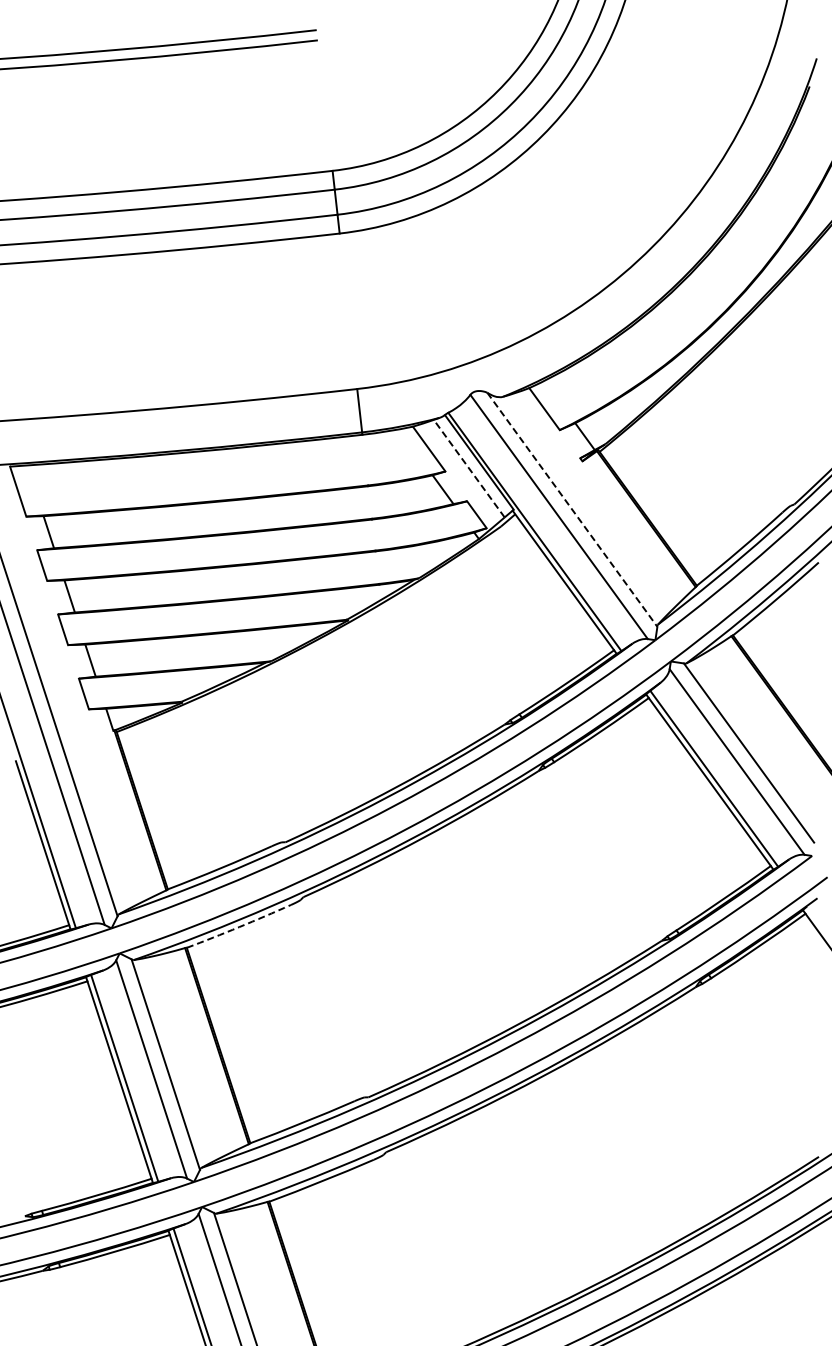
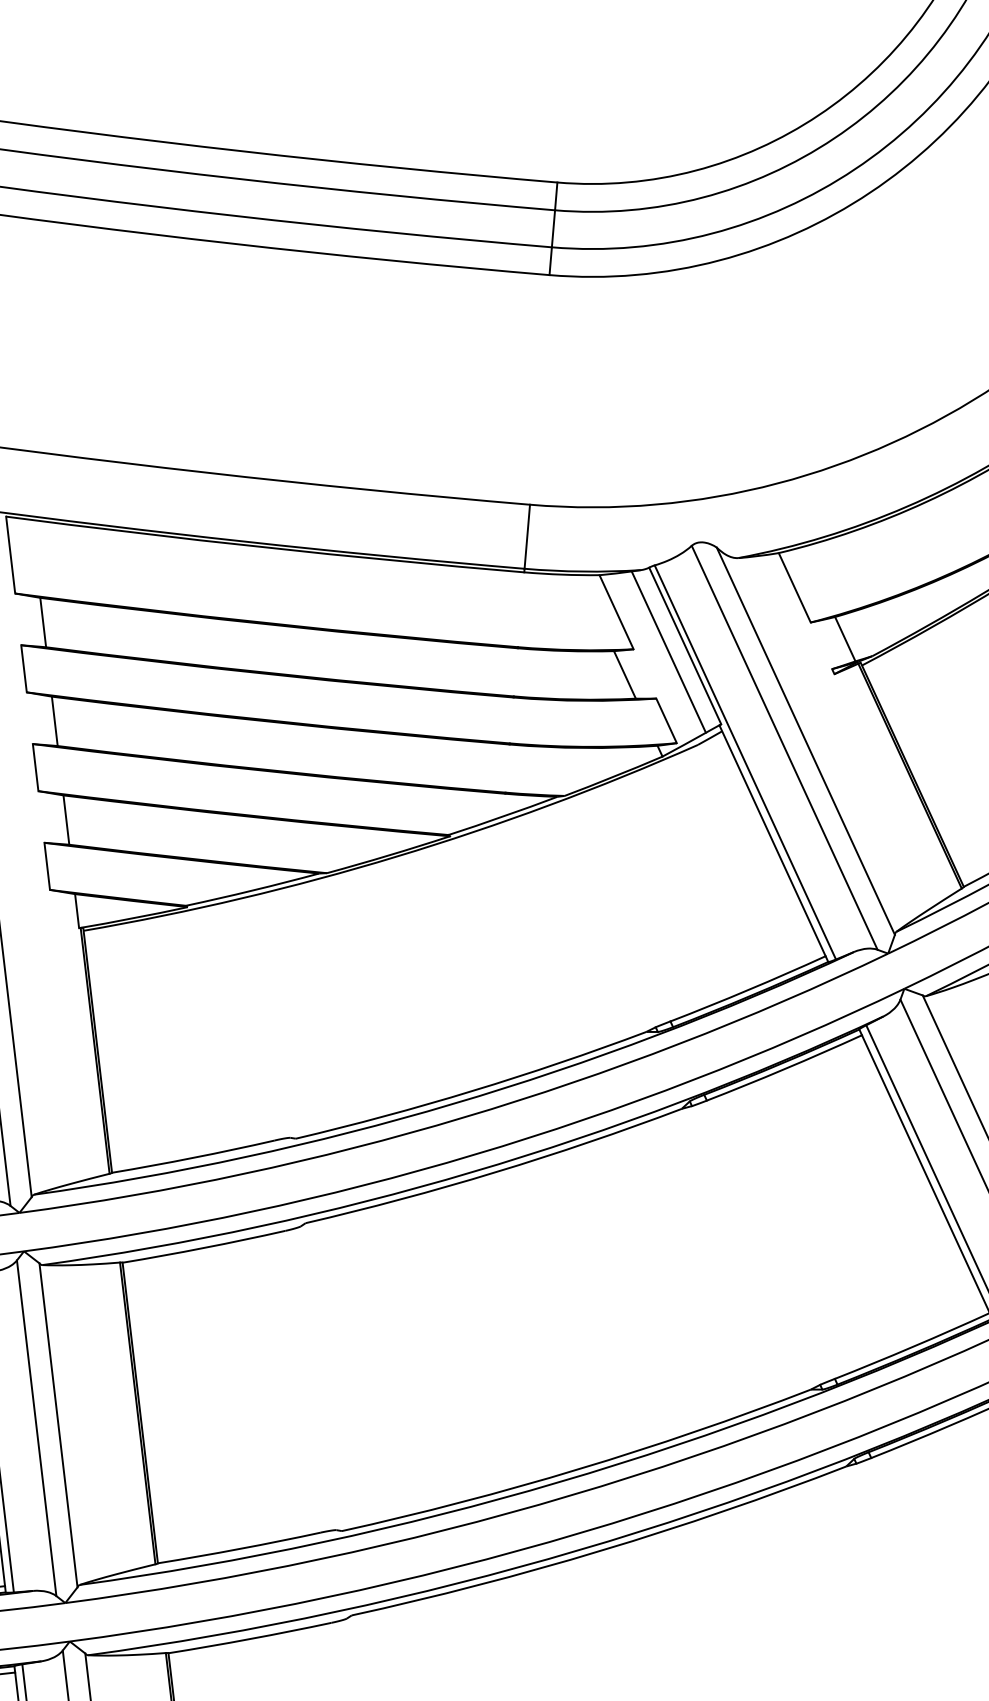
line: (468, 468) -> (667, 651), dashed -> solid
line: (572, 509) -> (806, 740), dashed -> solid
arc: (239, 927) -> (204, 1248), dashed -> solid

